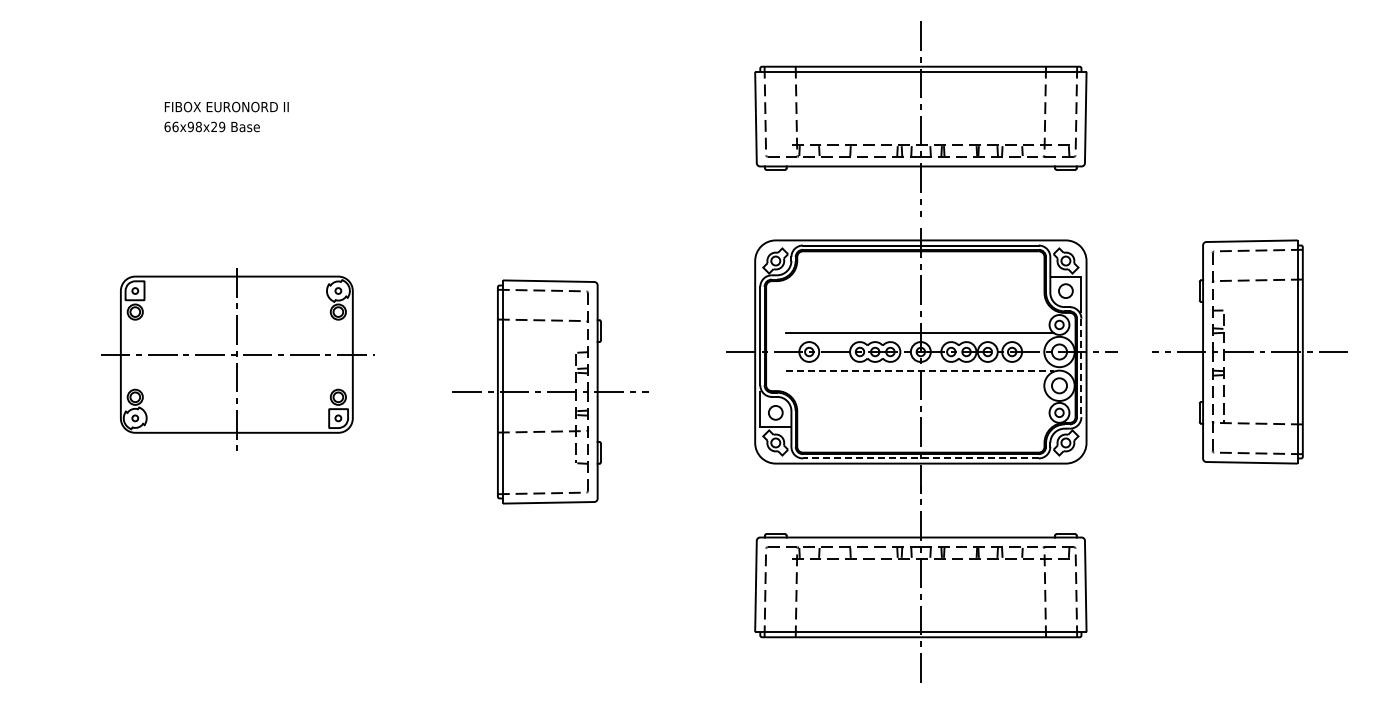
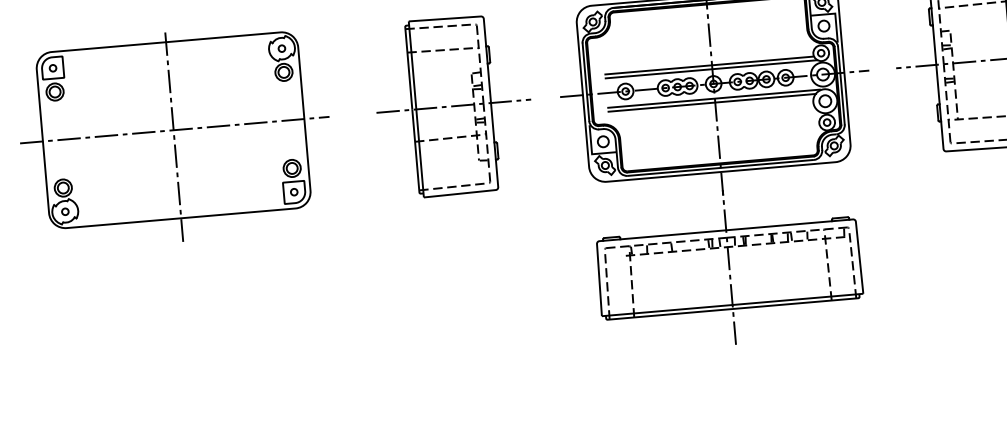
line: (916, 328) -> (708, 65), added
part: (237, 360) -> (175, 136), size x1.43
line: (1081, 368) -> (841, 86), dashed -> solid
line: (920, 370) -> (714, 98), dashed -> solid
line: (916, 375) -> (711, 102), added
part: (550, 391) -> (453, 105), moved
line: (920, 458) -> (720, 167), dashed -> solid

